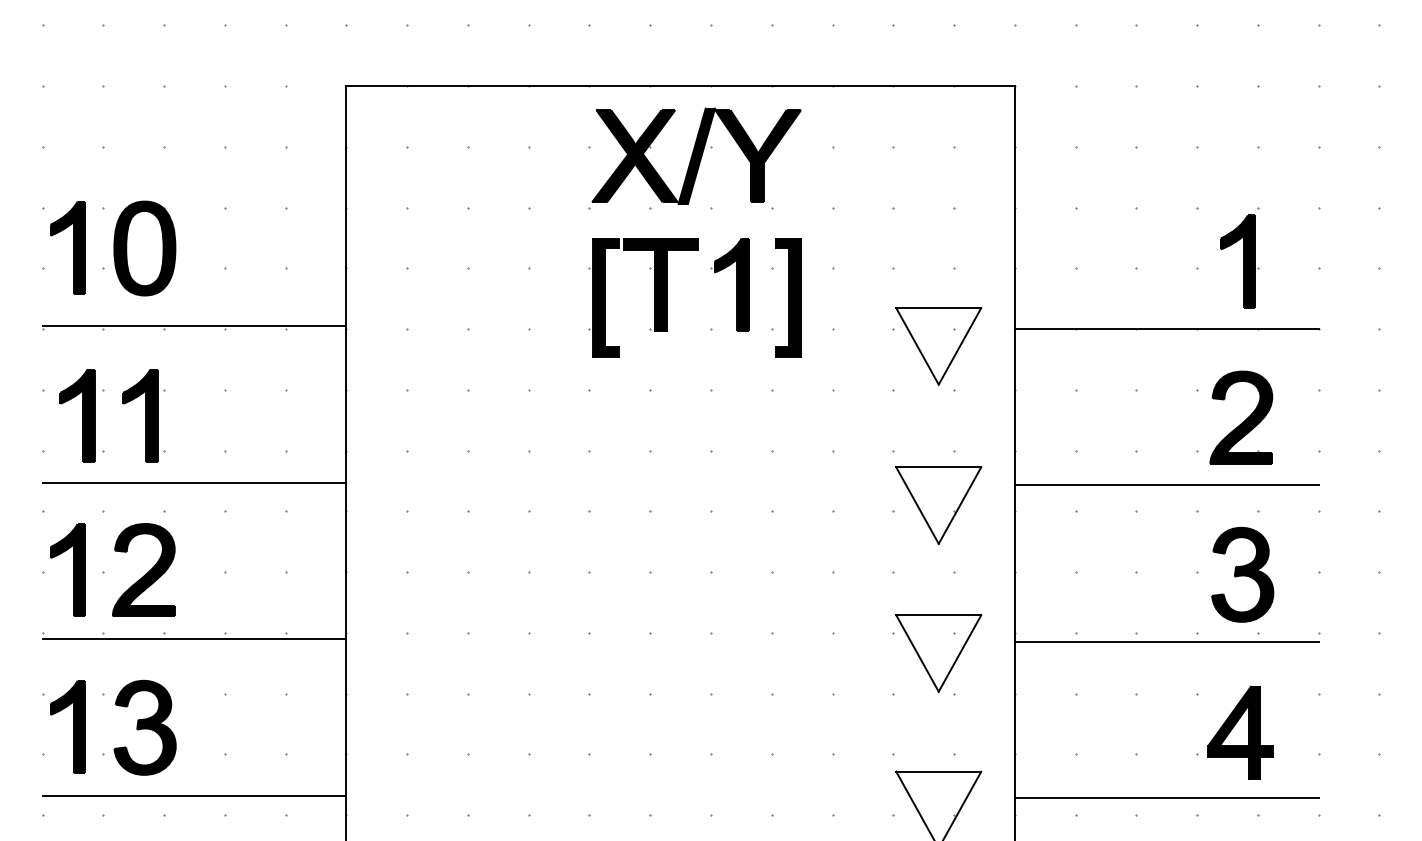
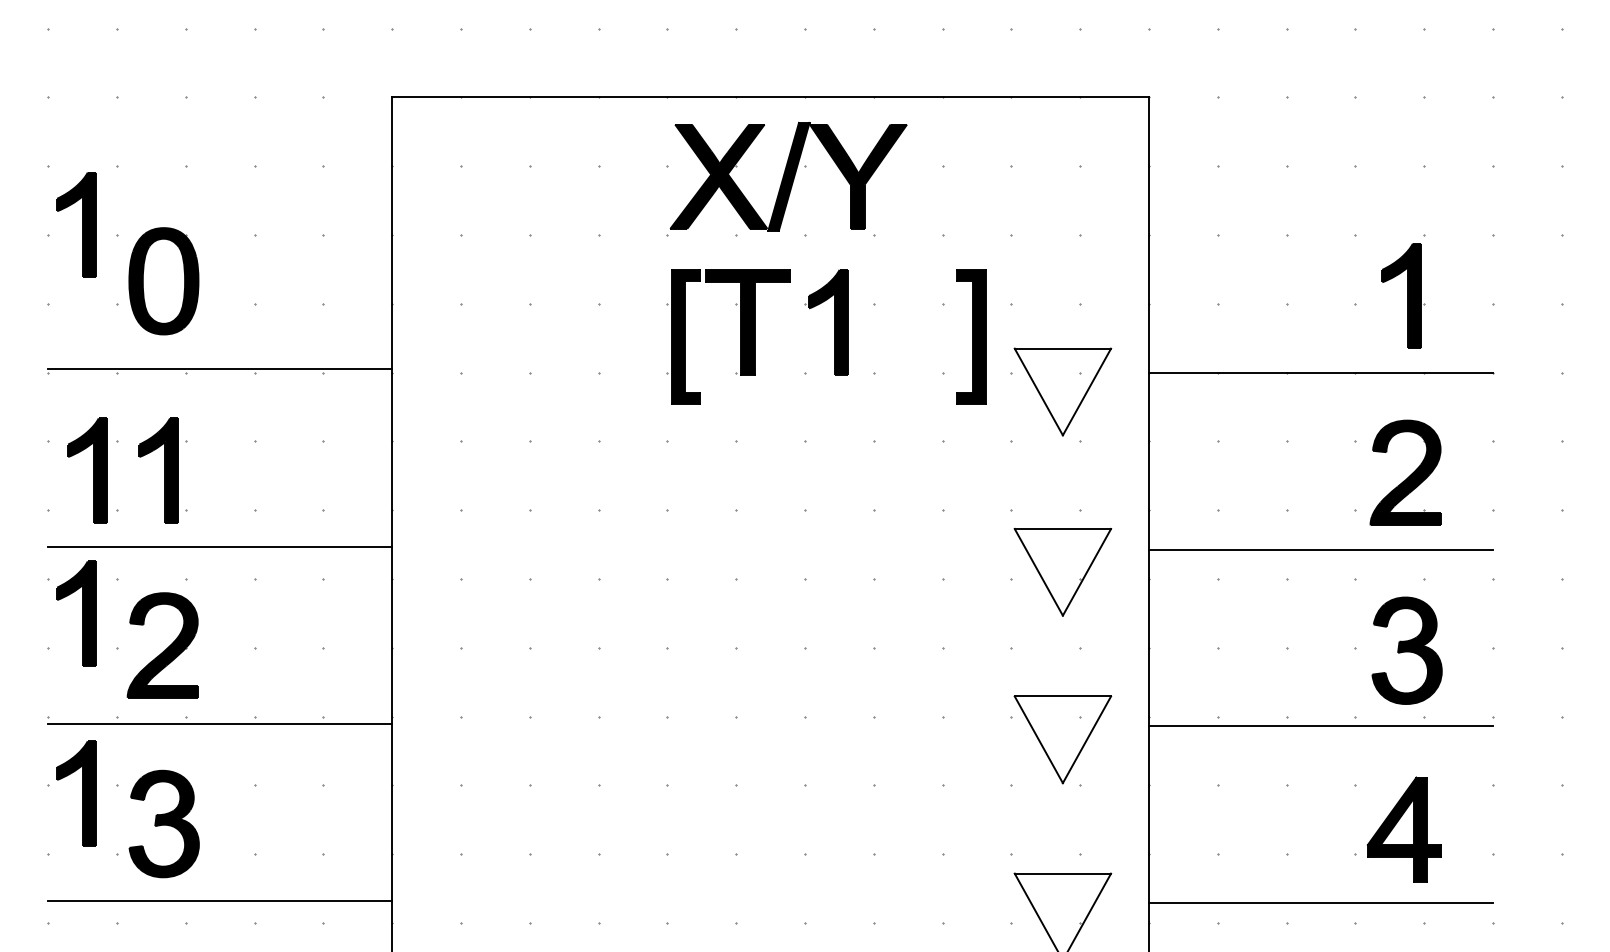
part: (67, 247) -> (76, 224), moved
part: (788, 297) -> (972, 336), moved
part: (67, 569) -> (76, 613), moved
part: (67, 726) -> (76, 793), moved

